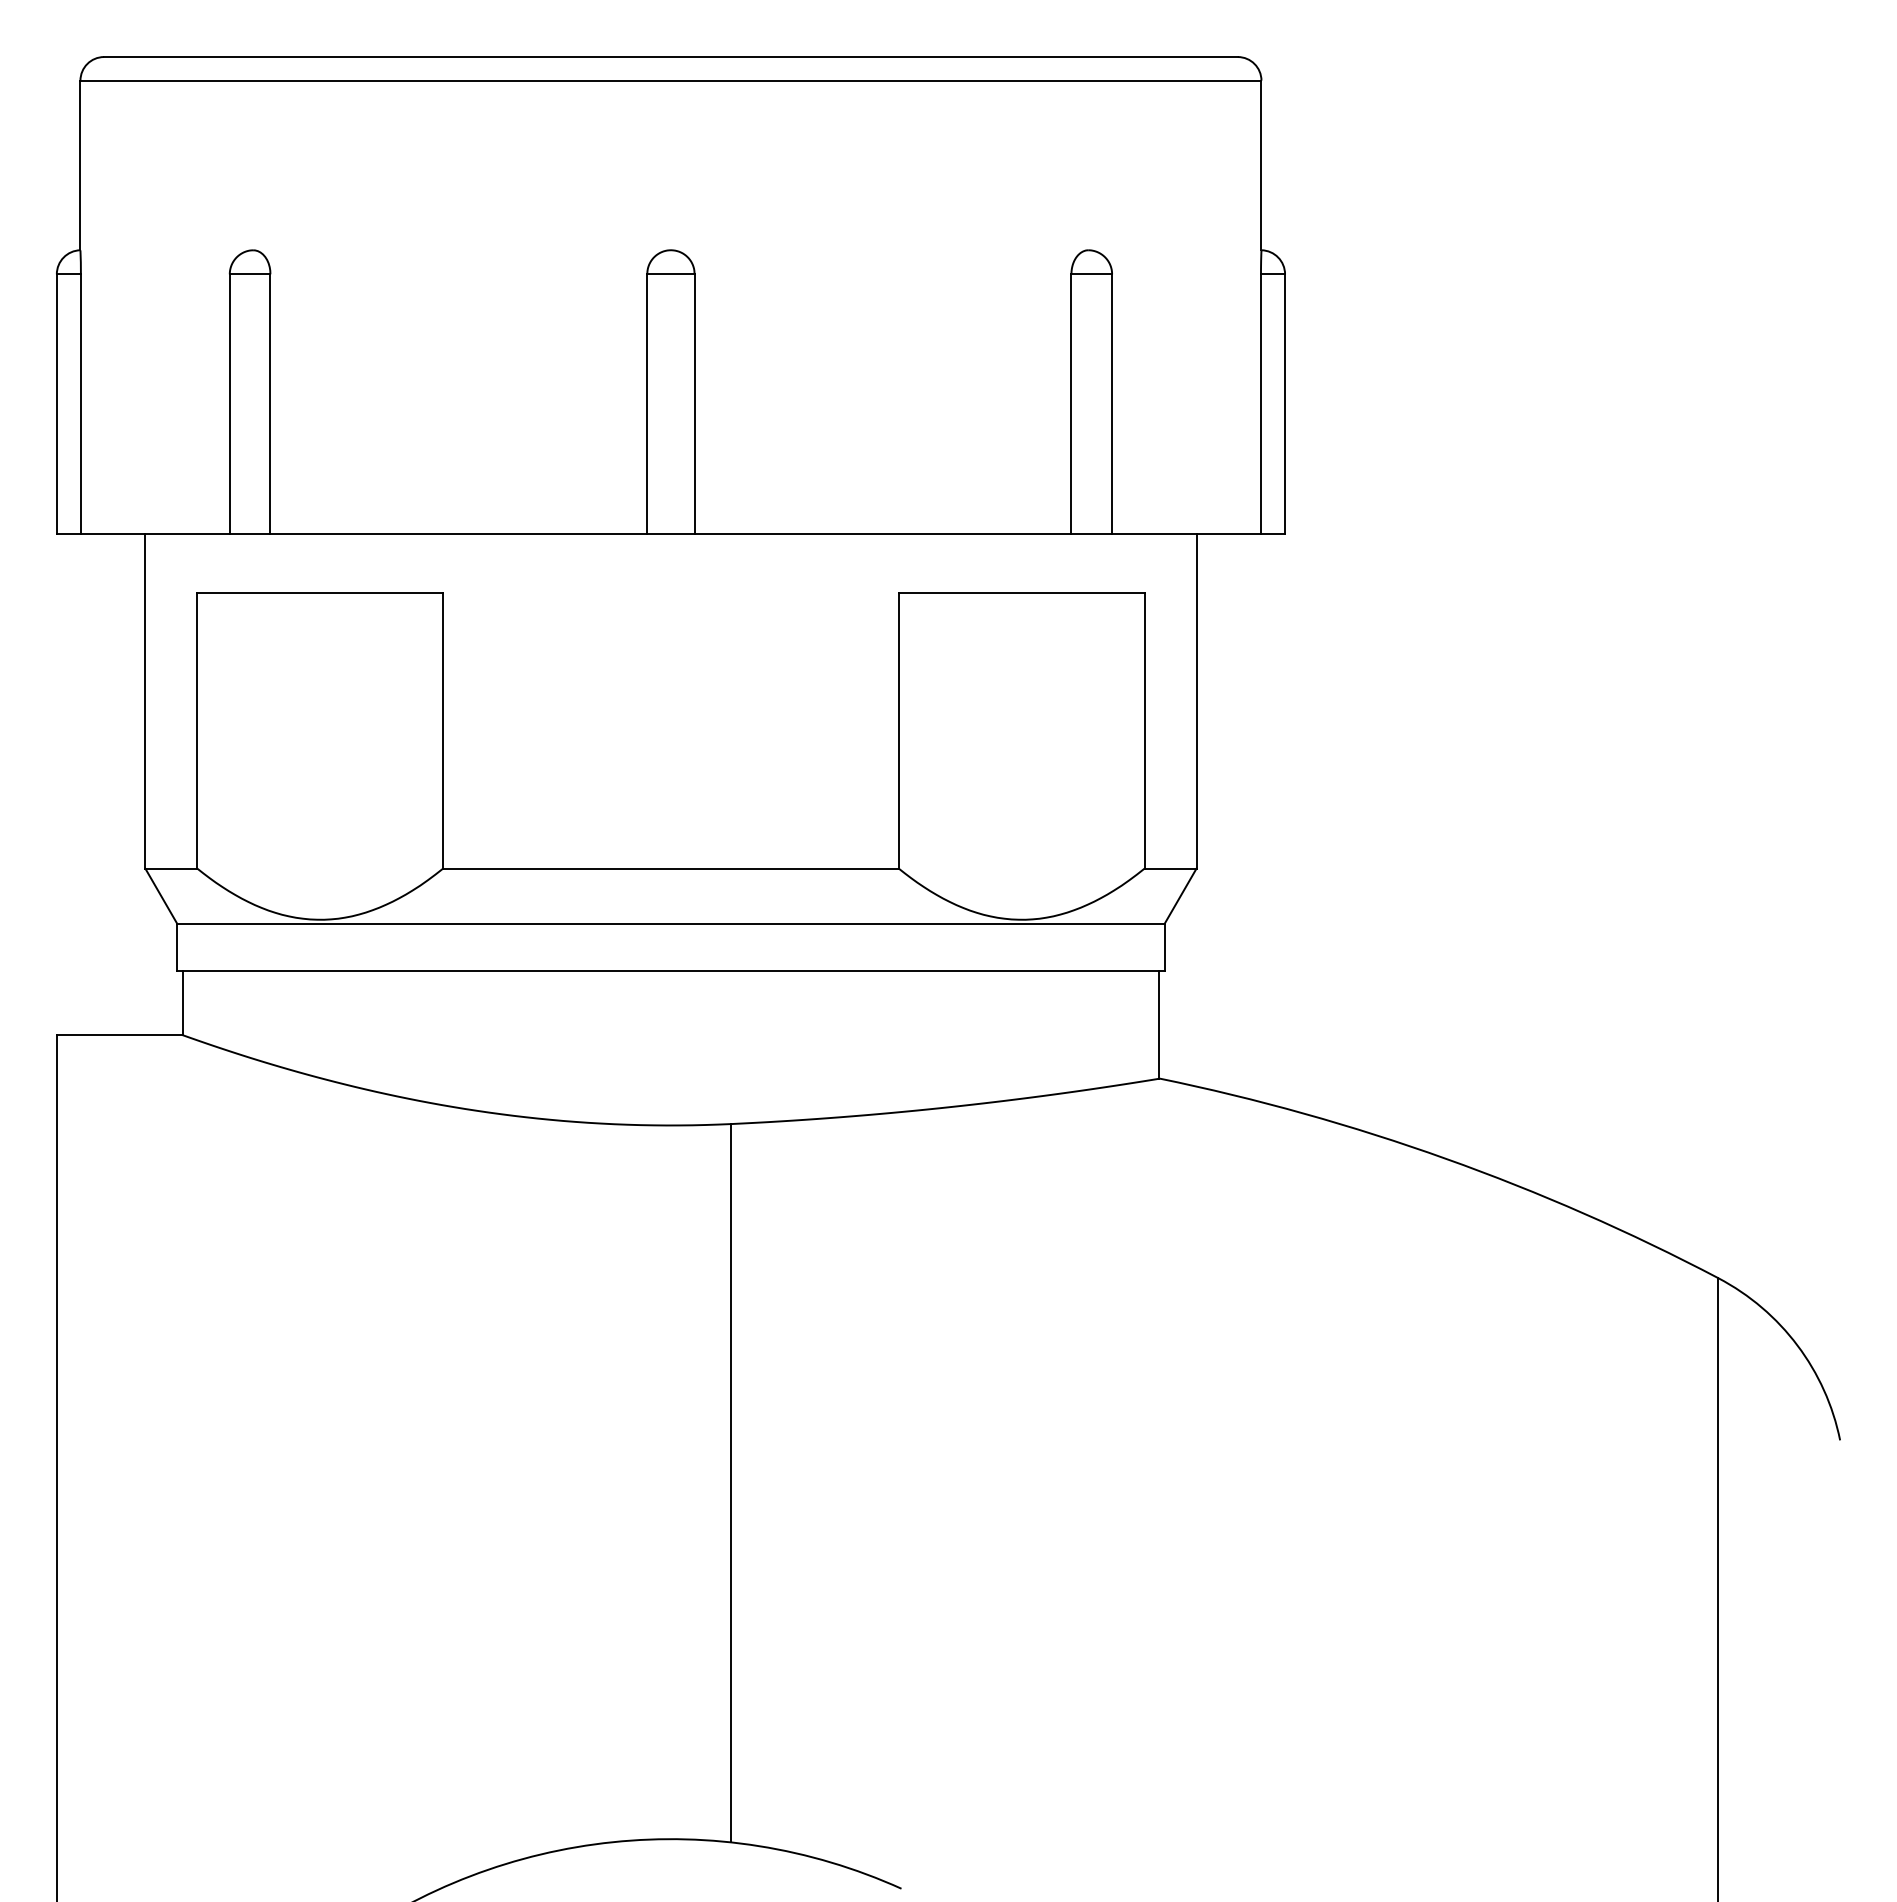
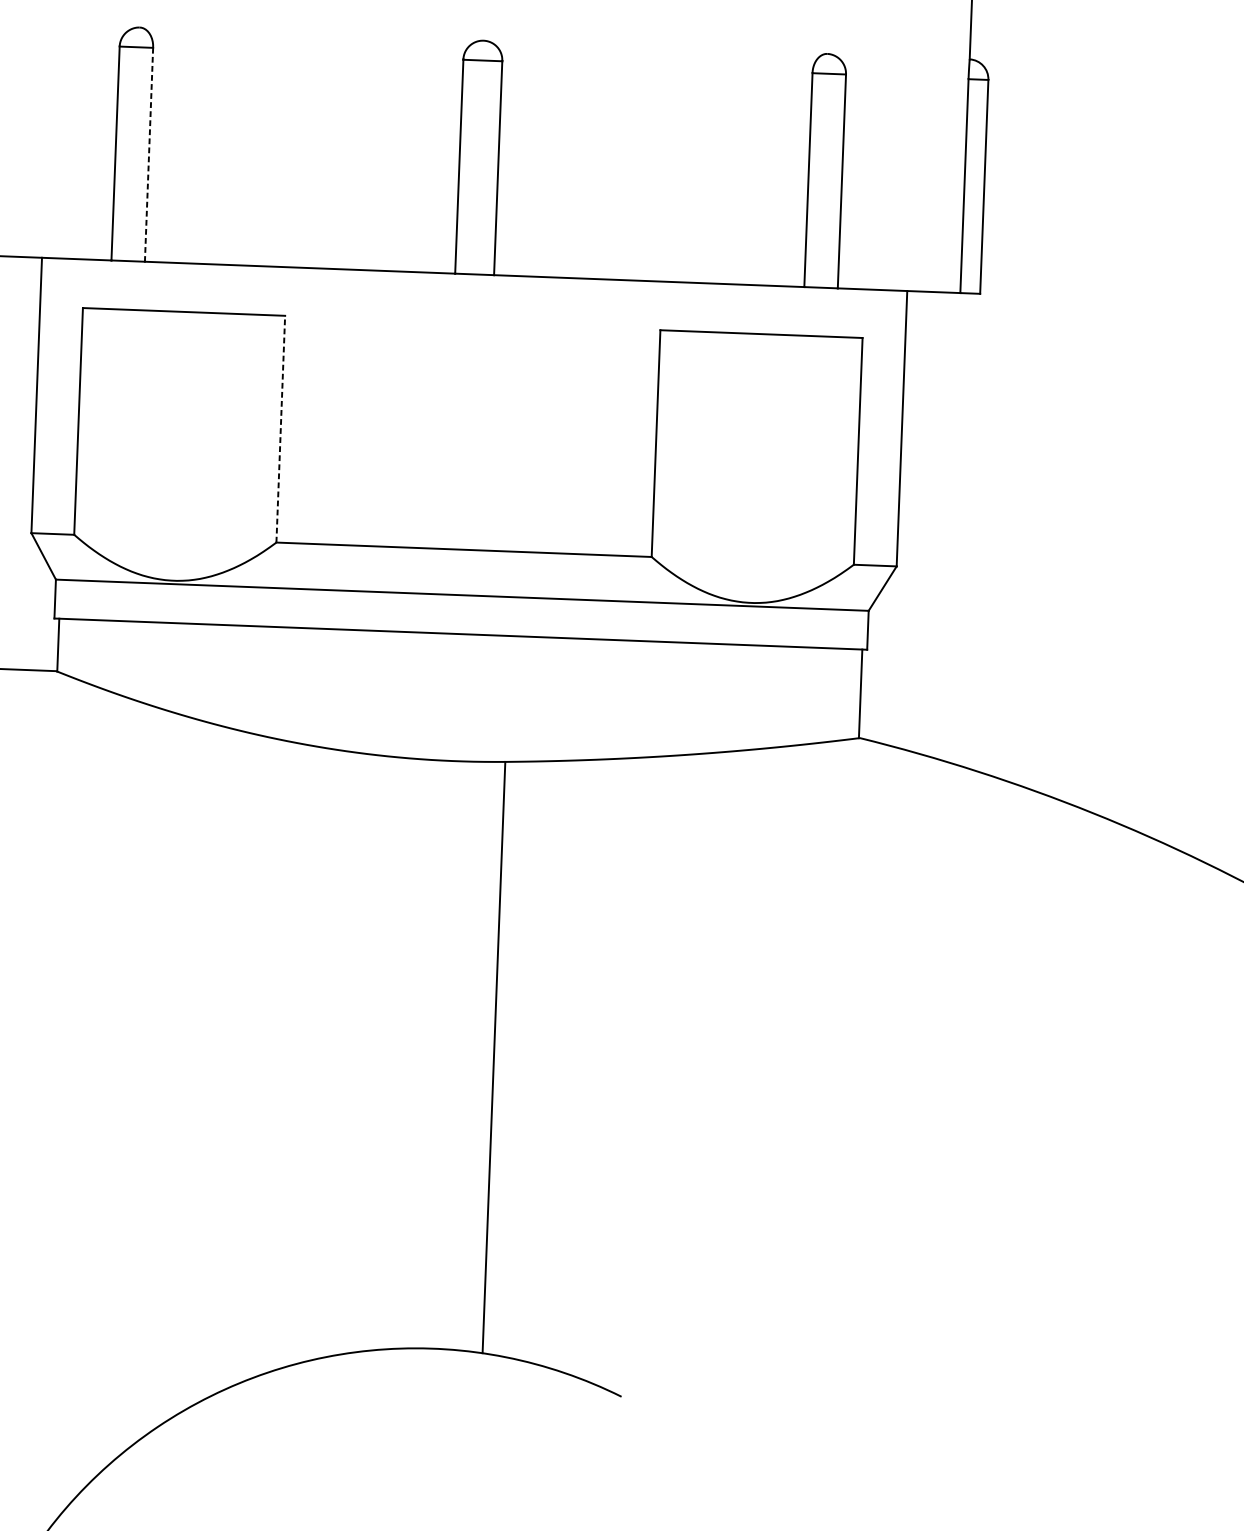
line: (270, 404) -> (149, 155), solid -> dashed
line: (443, 730) -> (281, 428), solid -> dashed

